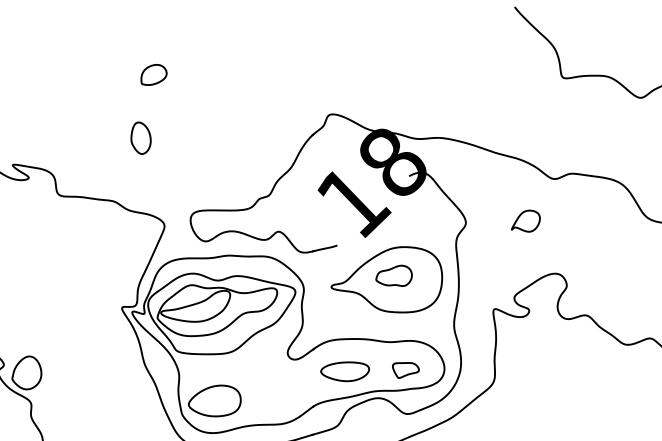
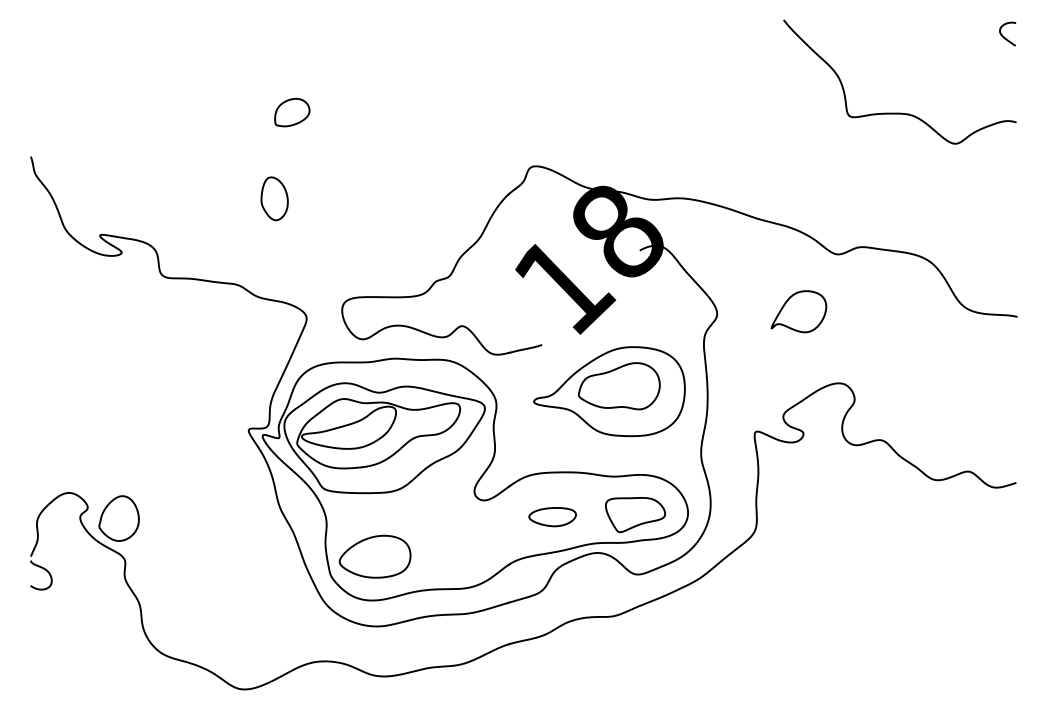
part: (525, 220) -> (798, 311), size x1.43
part: (394, 276) -> (619, 386), size x1.67
part: (405, 370) -> (635, 515), size x1.67
part: (345, 372) -> (552, 517), size x0.71

